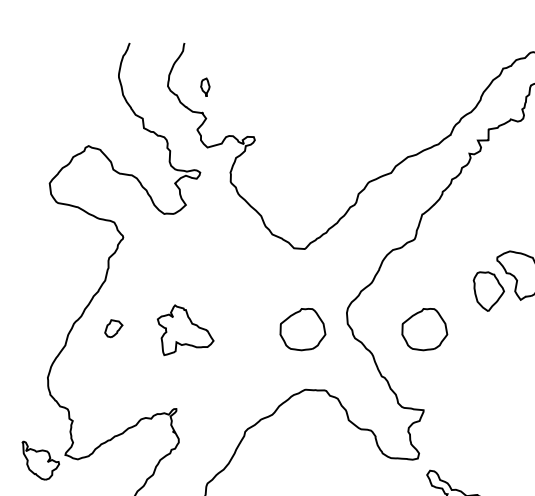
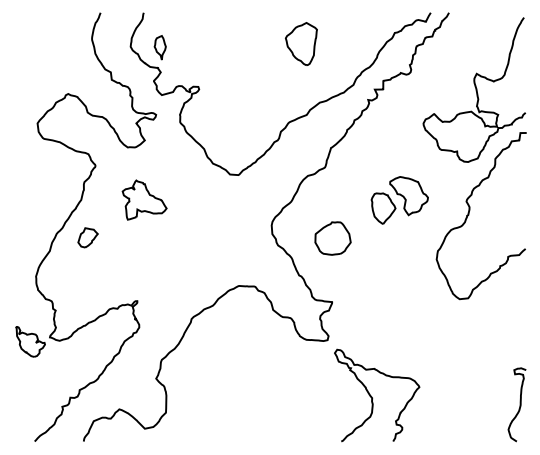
part: (384, 81) -> (301, 43), added
part: (204, 87) -> (159, 47), size x1.67
part: (113, 328) -> (87, 237), size x1.43
part: (185, 329) -> (144, 199), moved
part: (302, 329) -> (236, 238), removed

